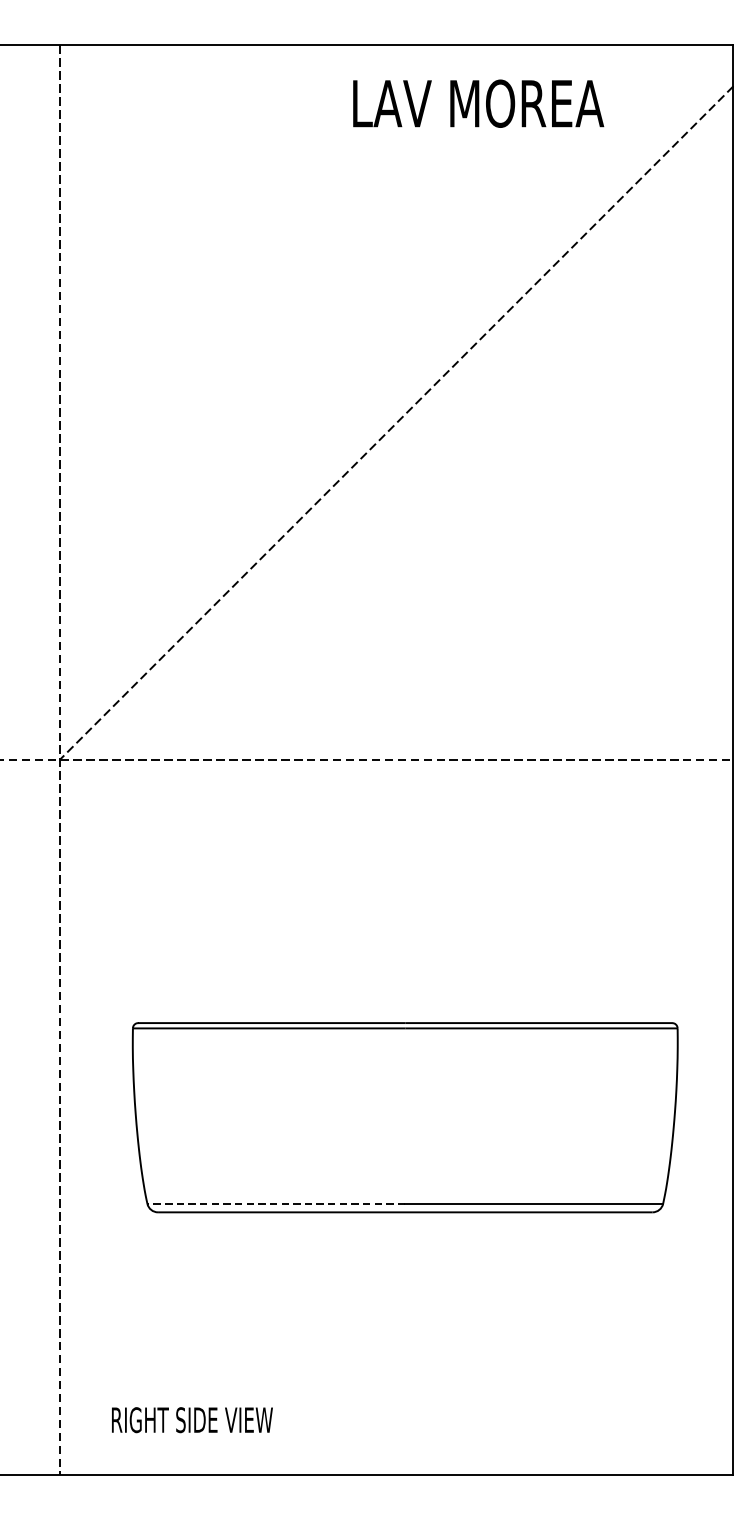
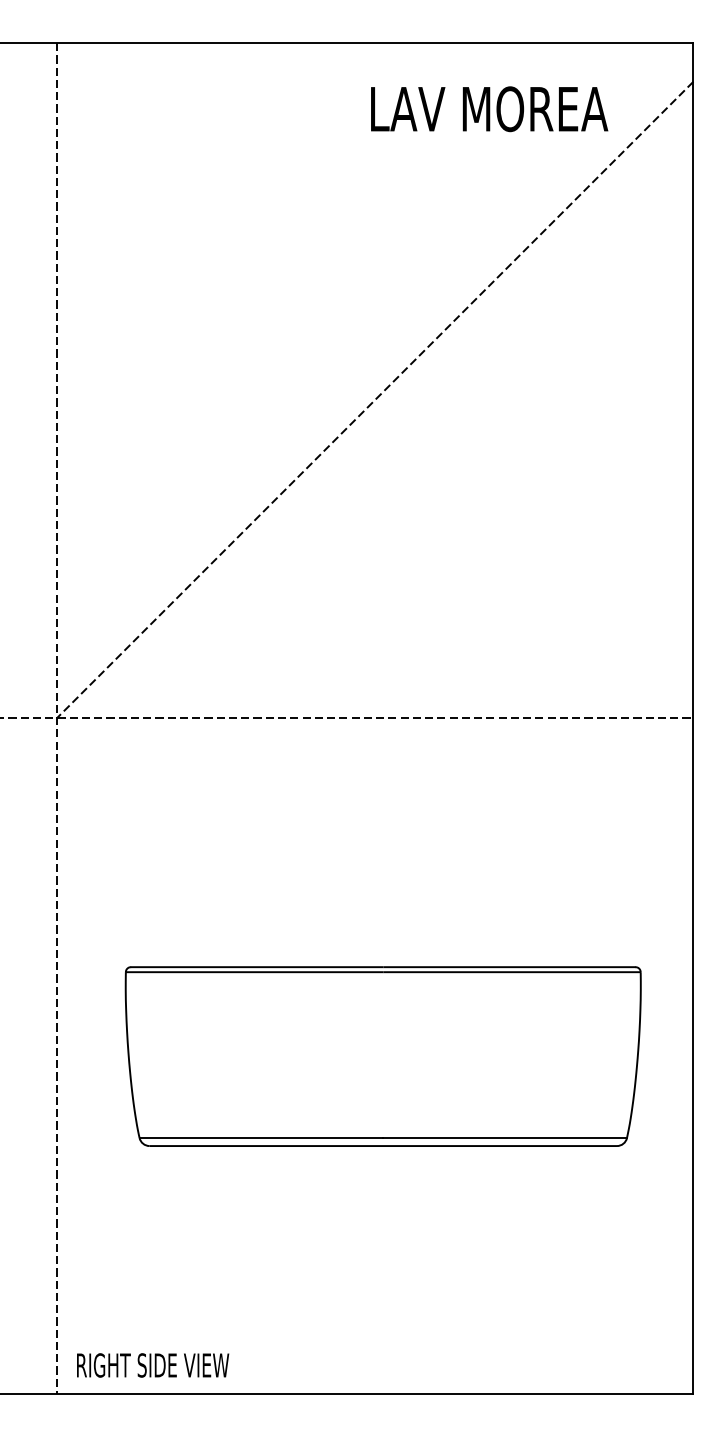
text: (478, 104) -> (489, 109), moved
line: (276, 1204) -> (261, 1138), dashed -> solid
text: (192, 1420) -> (153, 1365), moved

